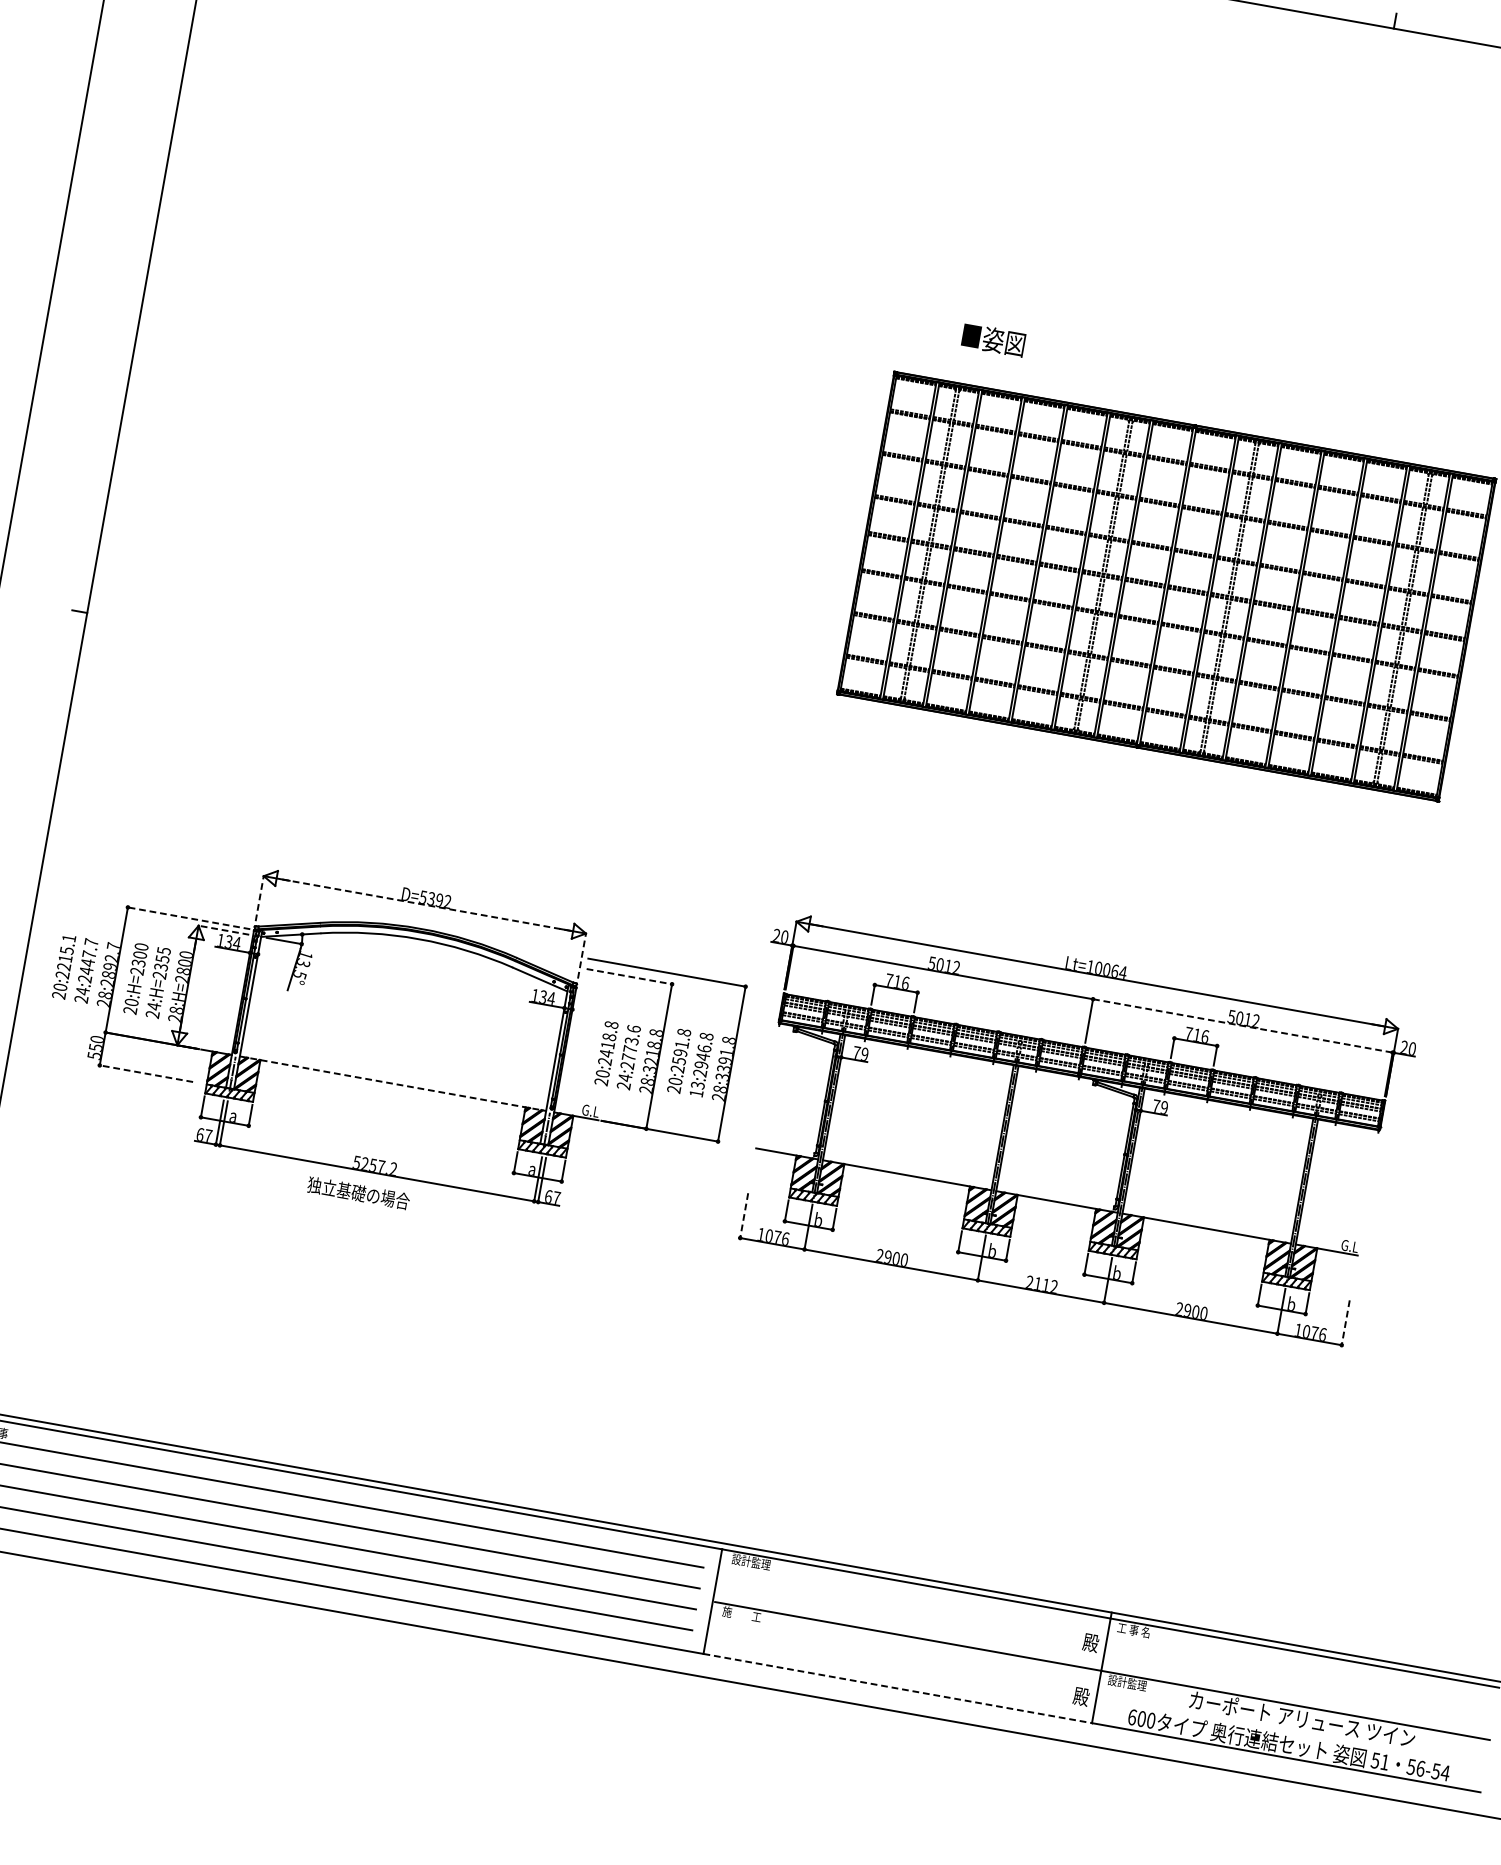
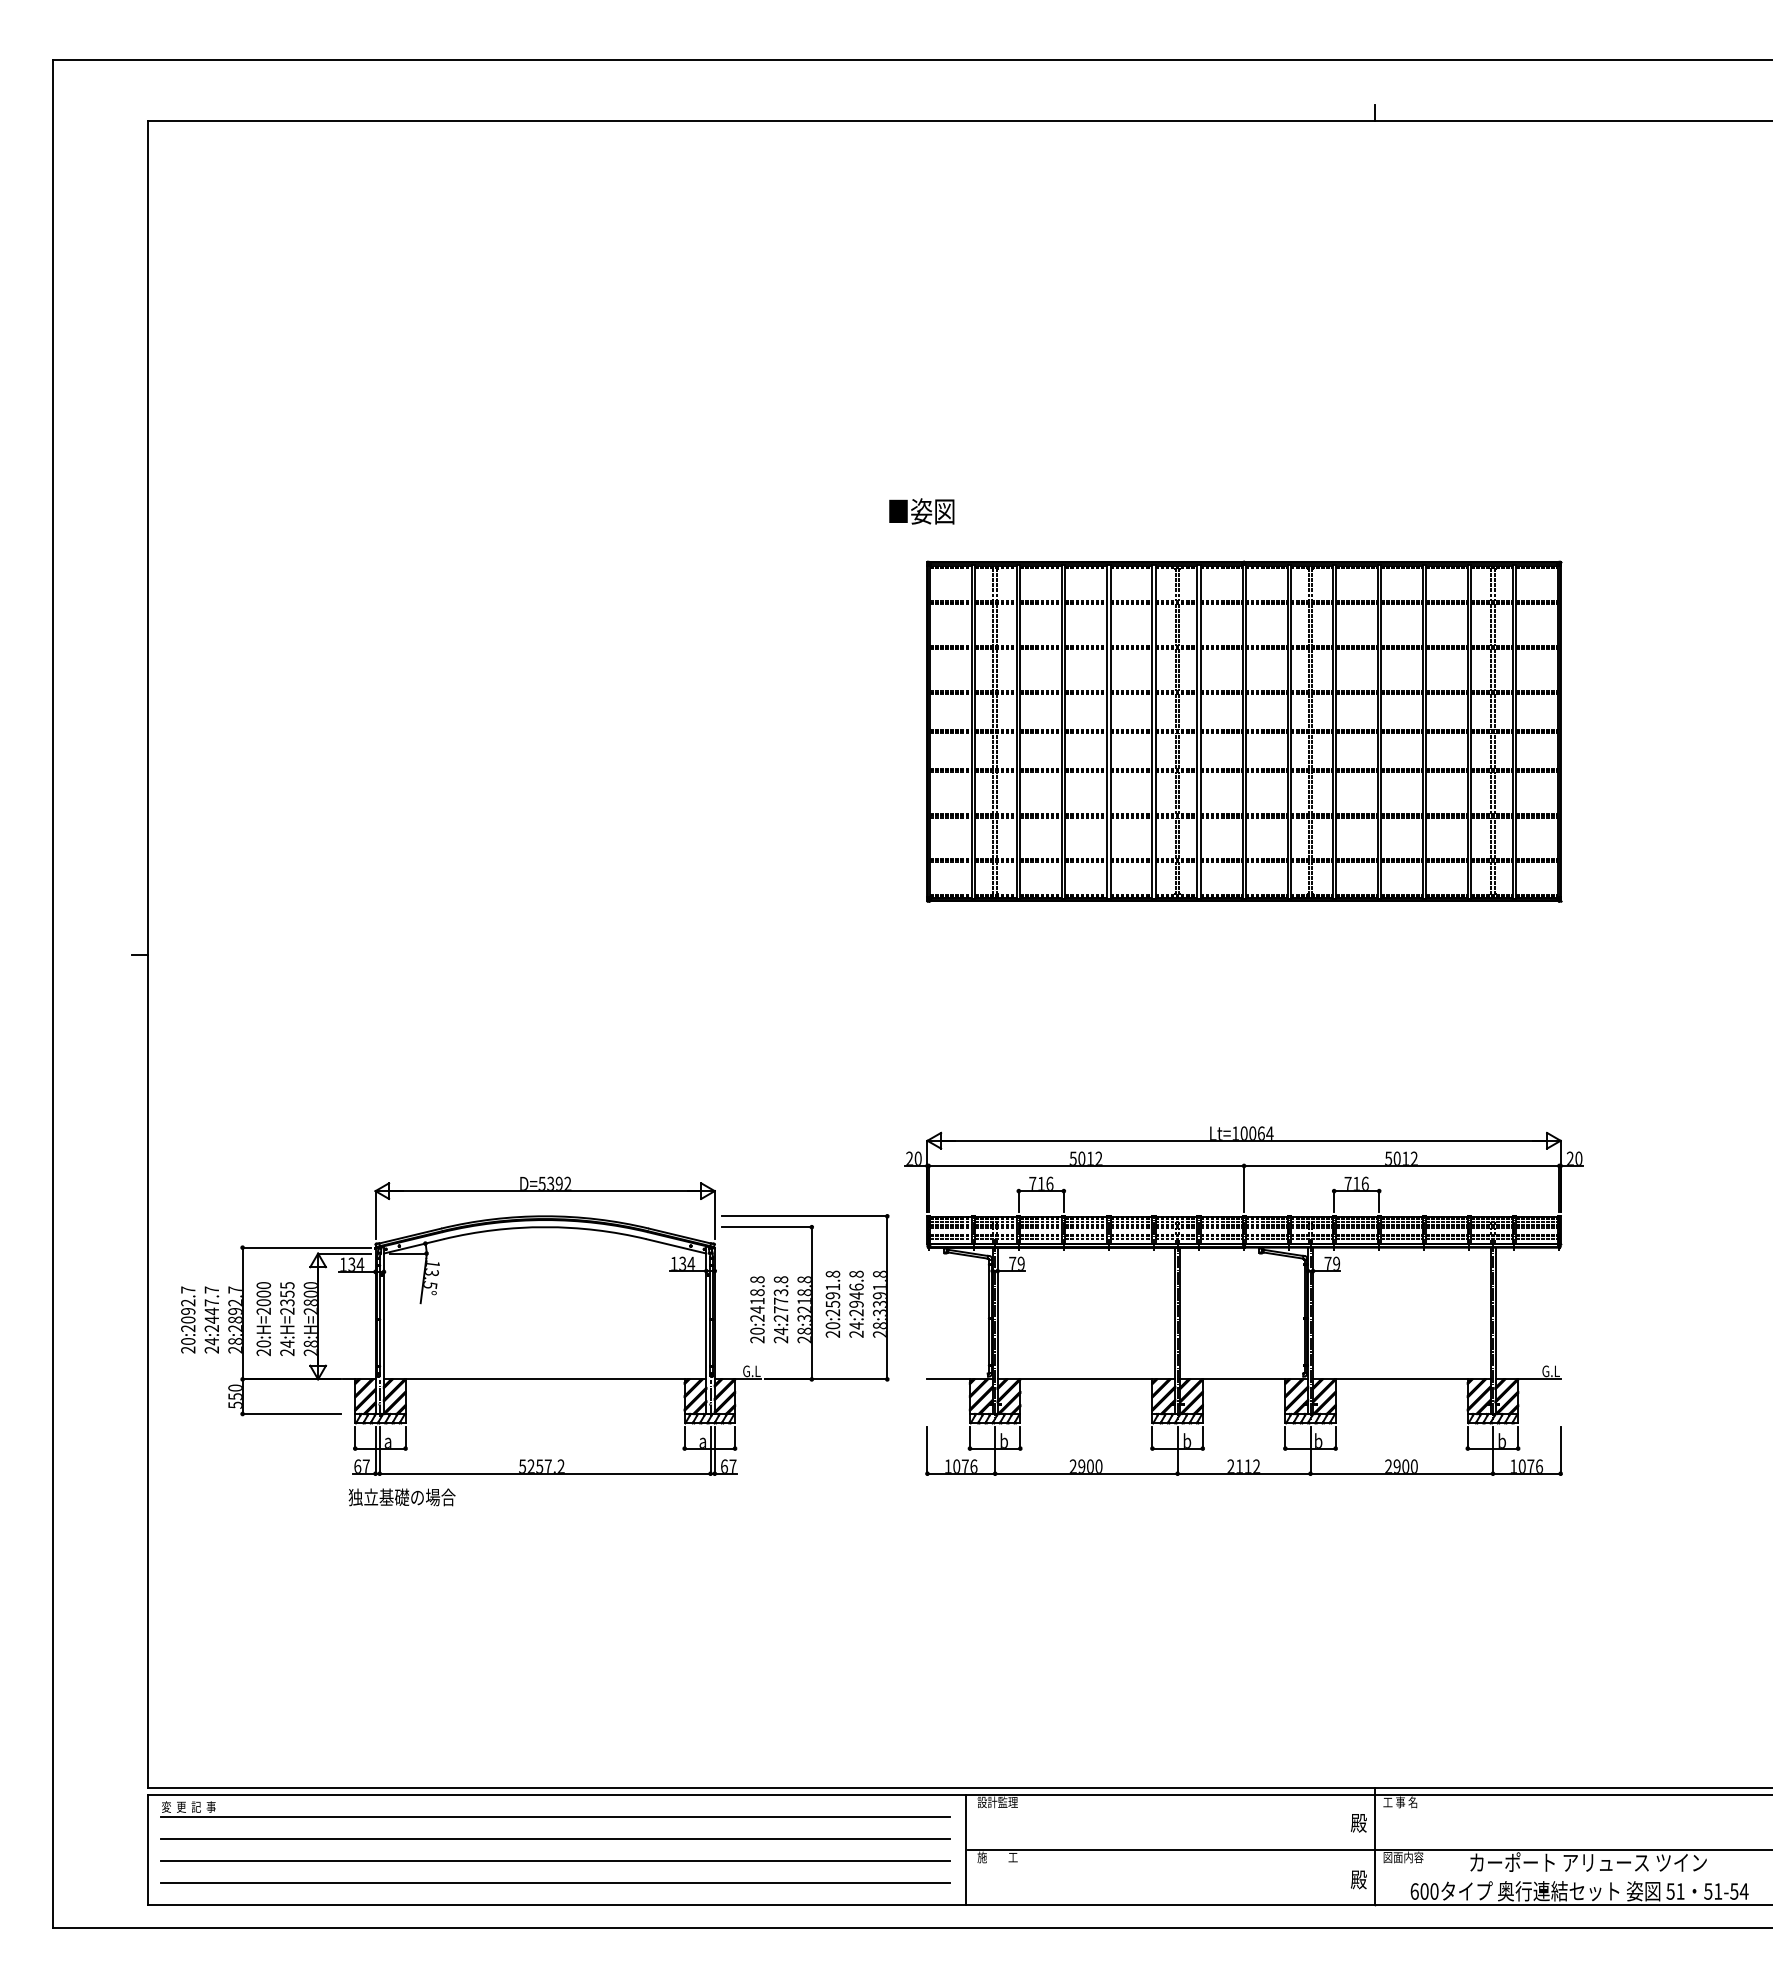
text: (993, 340) -> (921, 511), moved
line: (259, 898) -> (375, 1214), dashed -> solid
line: (425, 905) -> (545, 1191), dashed -> solid
line: (188, 918) -> (306, 1247), dashed -> solid
line: (223, 930) -> (344, 1253), dashed -> solid
text: (66, 952) -> (188, 1304), 20:2215.1 -> 20:2092.7
line: (581, 955) -> (714, 1214), dashed -> solid
text: (138, 963) -> (263, 1302), 20:H=2300 -> 20:H=2000
line: (628, 976) -> (766, 1227), dashed -> solid
line: (1242, 1025) -> (1401, 1165), dashed -> solid
text: (633, 1028) -> (780, 1279), 24:2773.6 -> 24:2773.8
line: (146, 1073) -> (291, 1413), dashed -> solid
line: (393, 1083) -> (545, 1379), dashed -> solid
text: (697, 1089) -> (856, 1329), 13:2946.8 -> 24:2946.8
text: (358, 1193) -> (401, 1497), moved
line: (744, 1215) -> (927, 1450), dashed -> solid
line: (1345, 1323) -> (1560, 1450), dashed -> solid
text: (1127, 1683) -> (1403, 1857), 設計監理 -> 図面内容
line: (898, 1688) -> (1170, 1904), dashed -> solid
text: (1420, 1768) -> (1718, 1891), 56-54 -> 51-54

